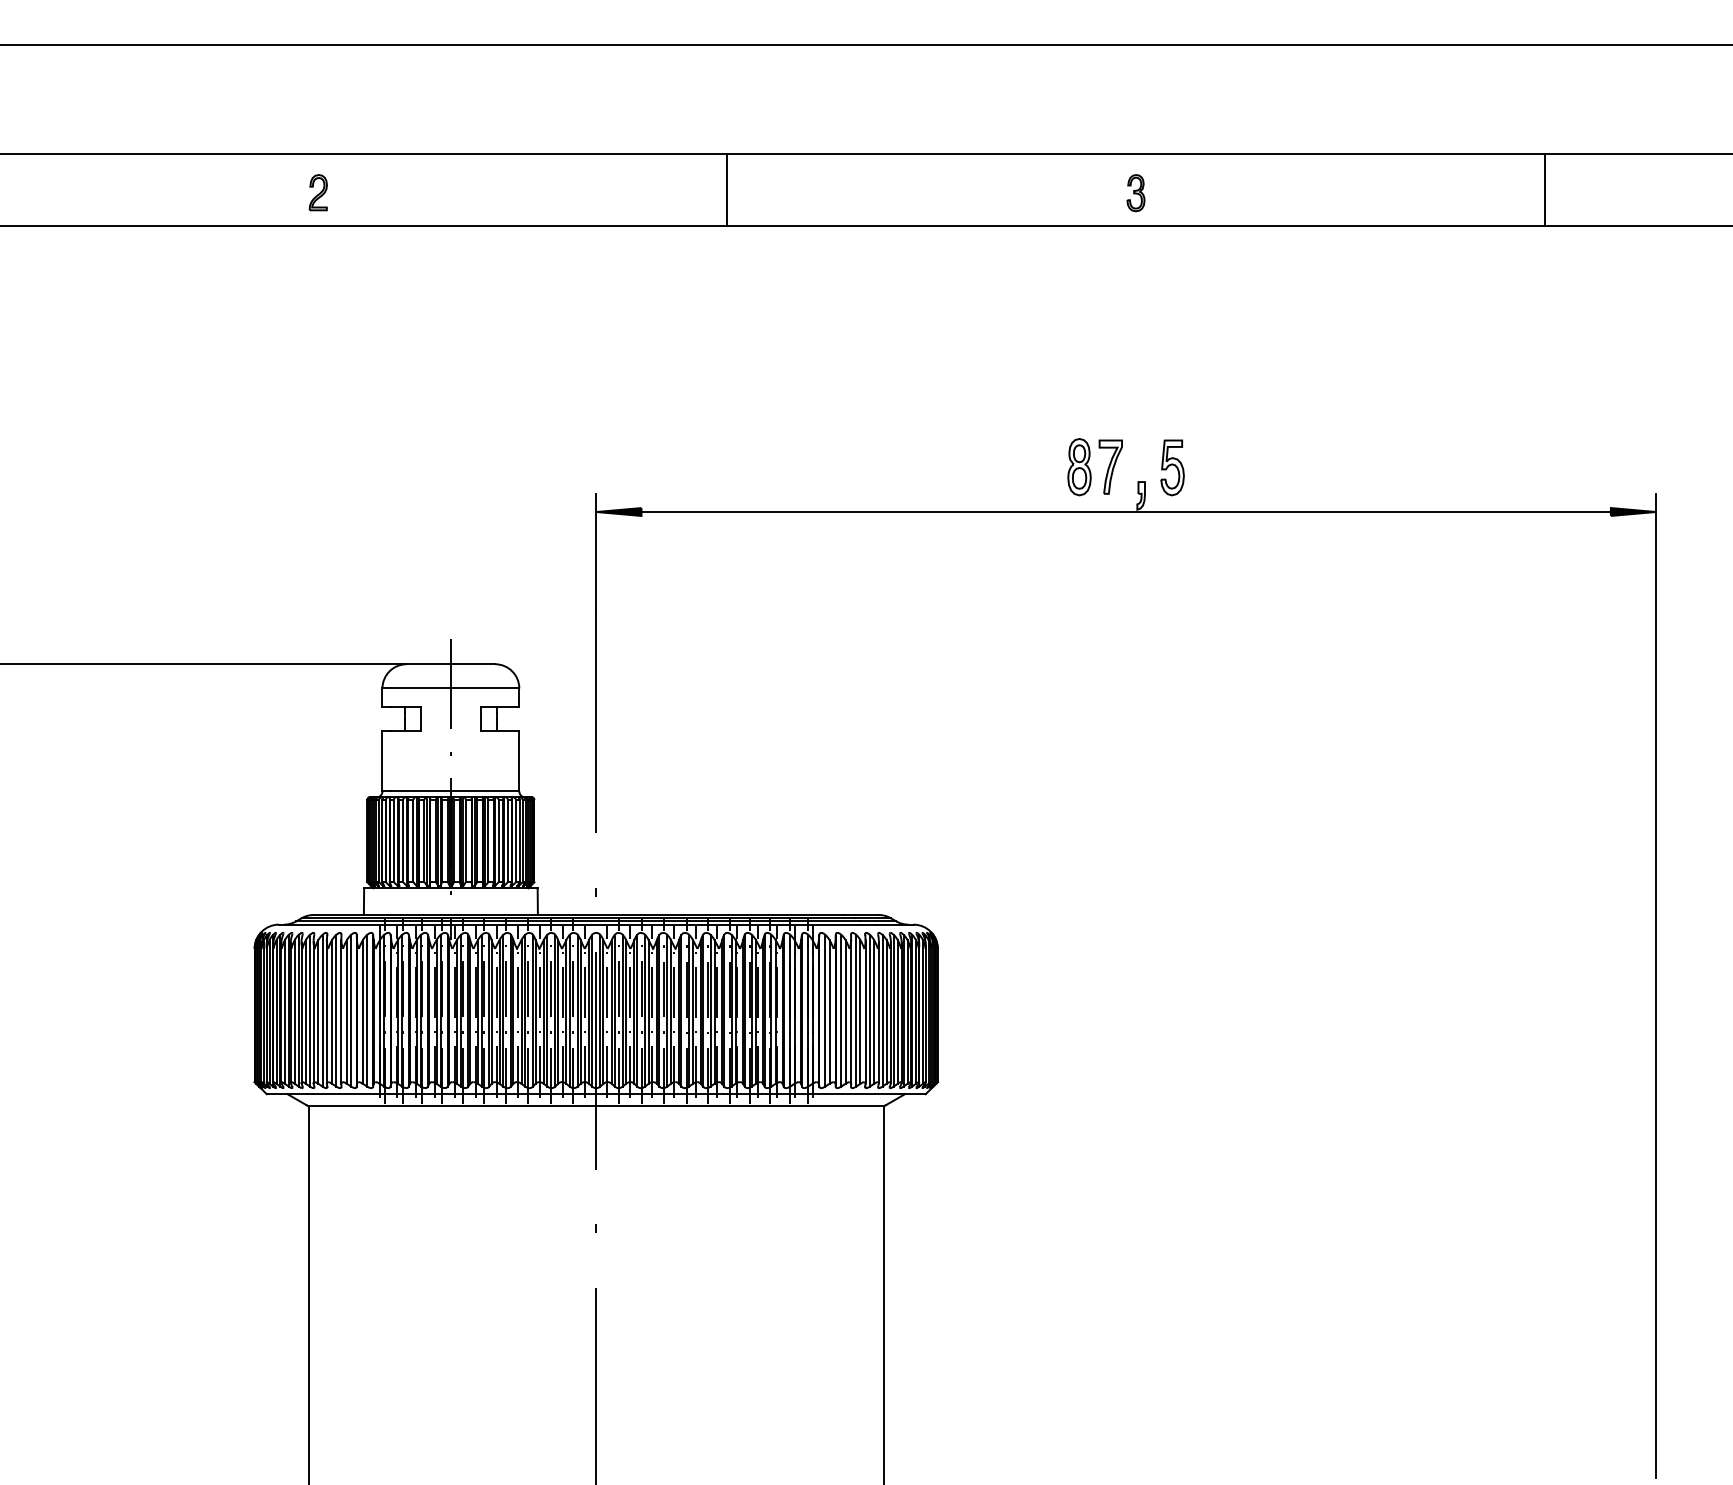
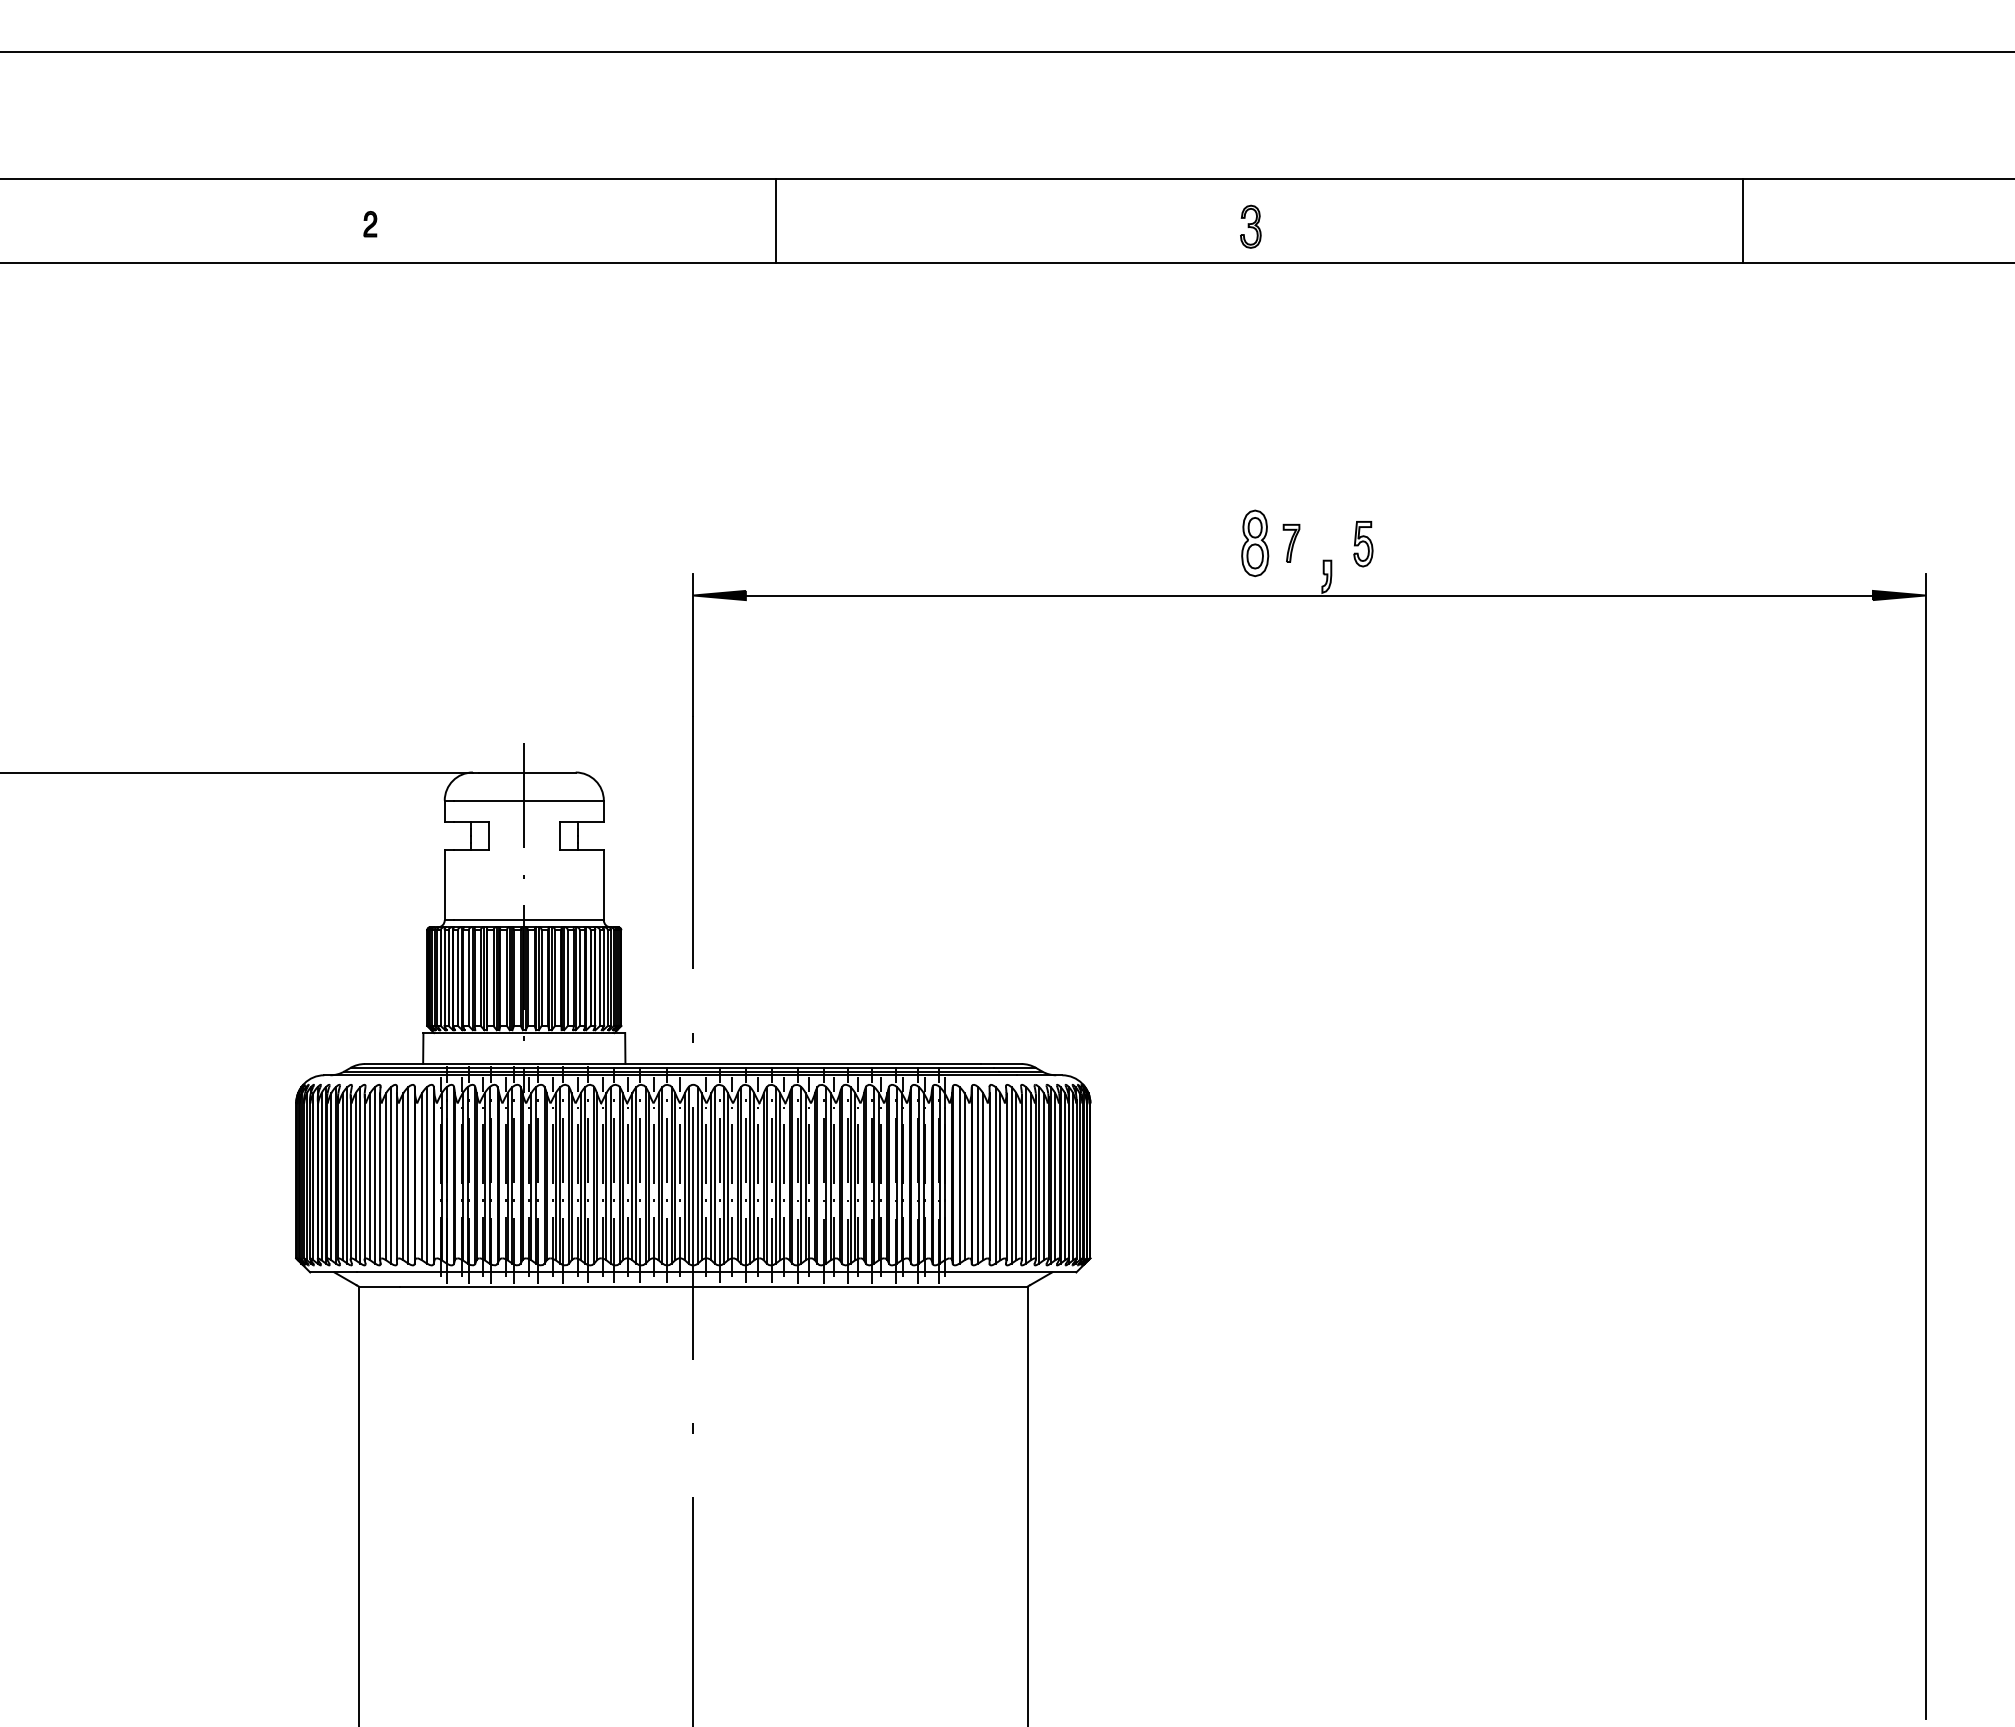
line: (727, 189) -> (775, 220), moved
line: (1545, 189) -> (1743, 220), moved
part: (318, 192) -> (370, 223), size x0.6
part: (1135, 192) -> (1250, 226), moved
part: (1110, 467) -> (1291, 543), size x0.6
part: (1172, 467) -> (1363, 543), size x0.7

